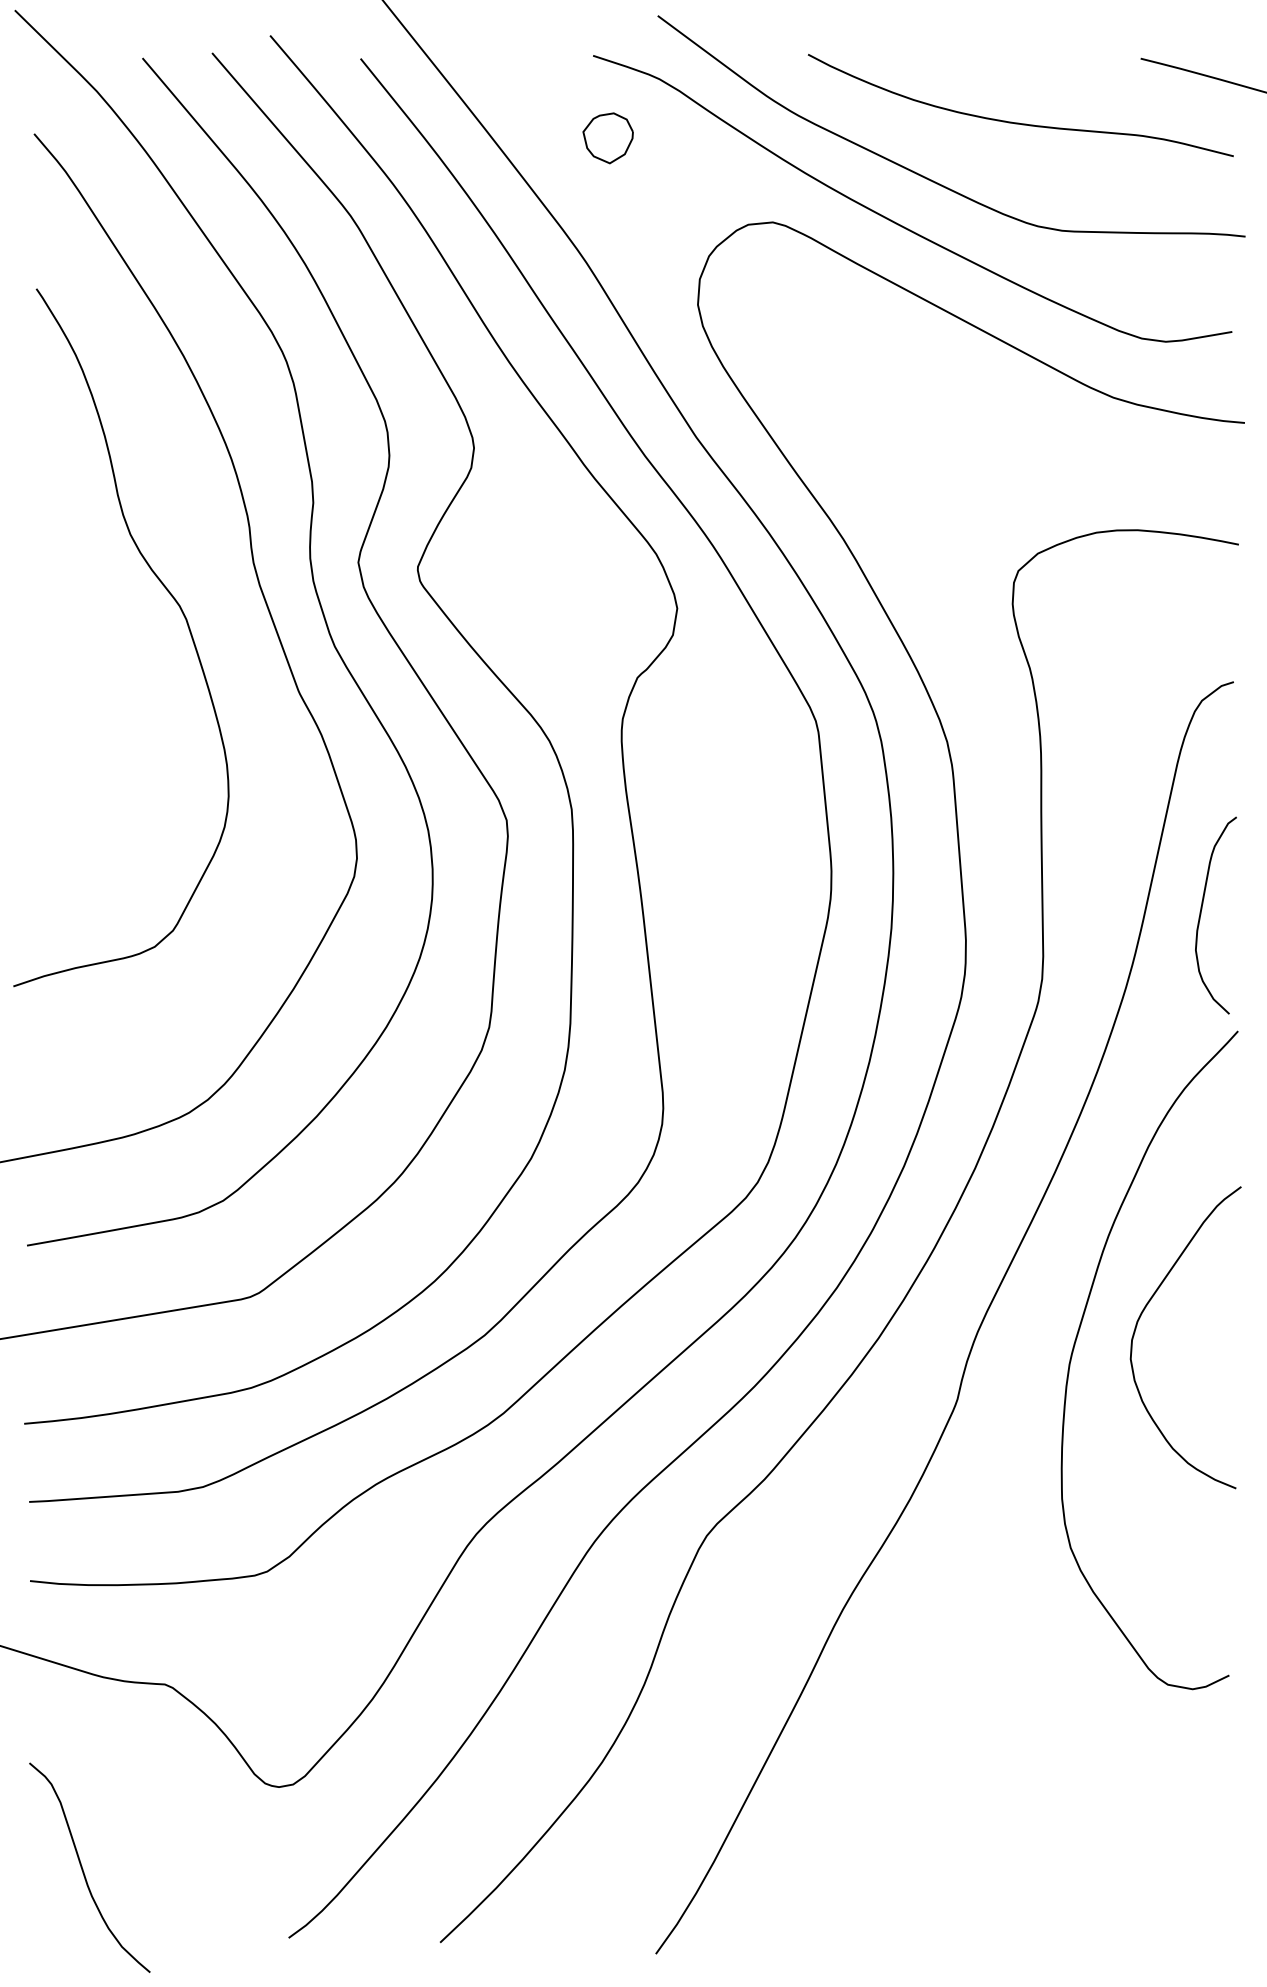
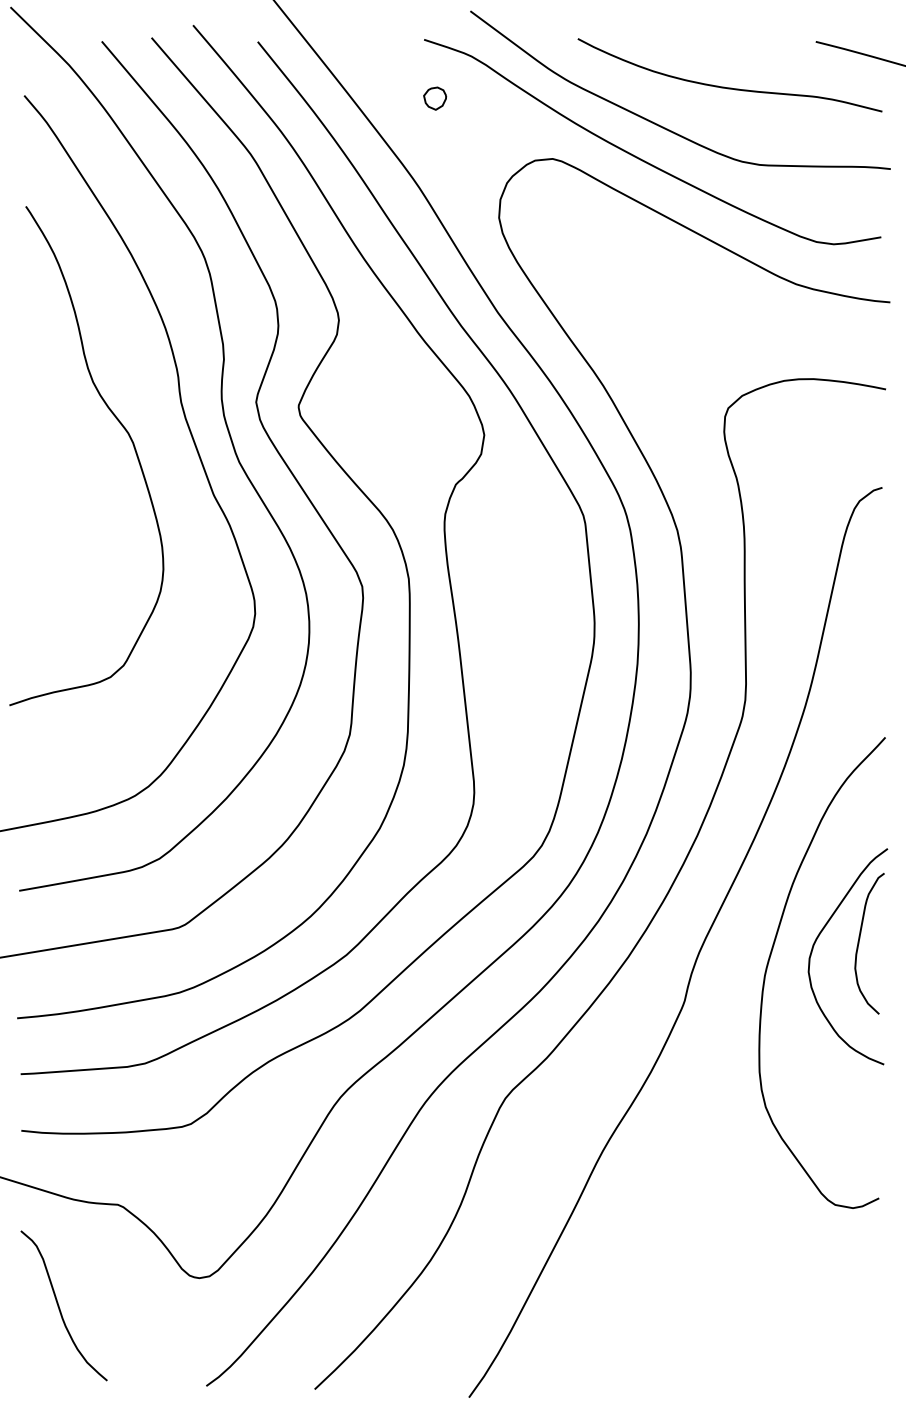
part: (609, 137) -> (435, 98), size x0.62
curve: (1201, 915) -> (859, 943), moved
curve: (83, 1867) -> (59, 1305), moved

